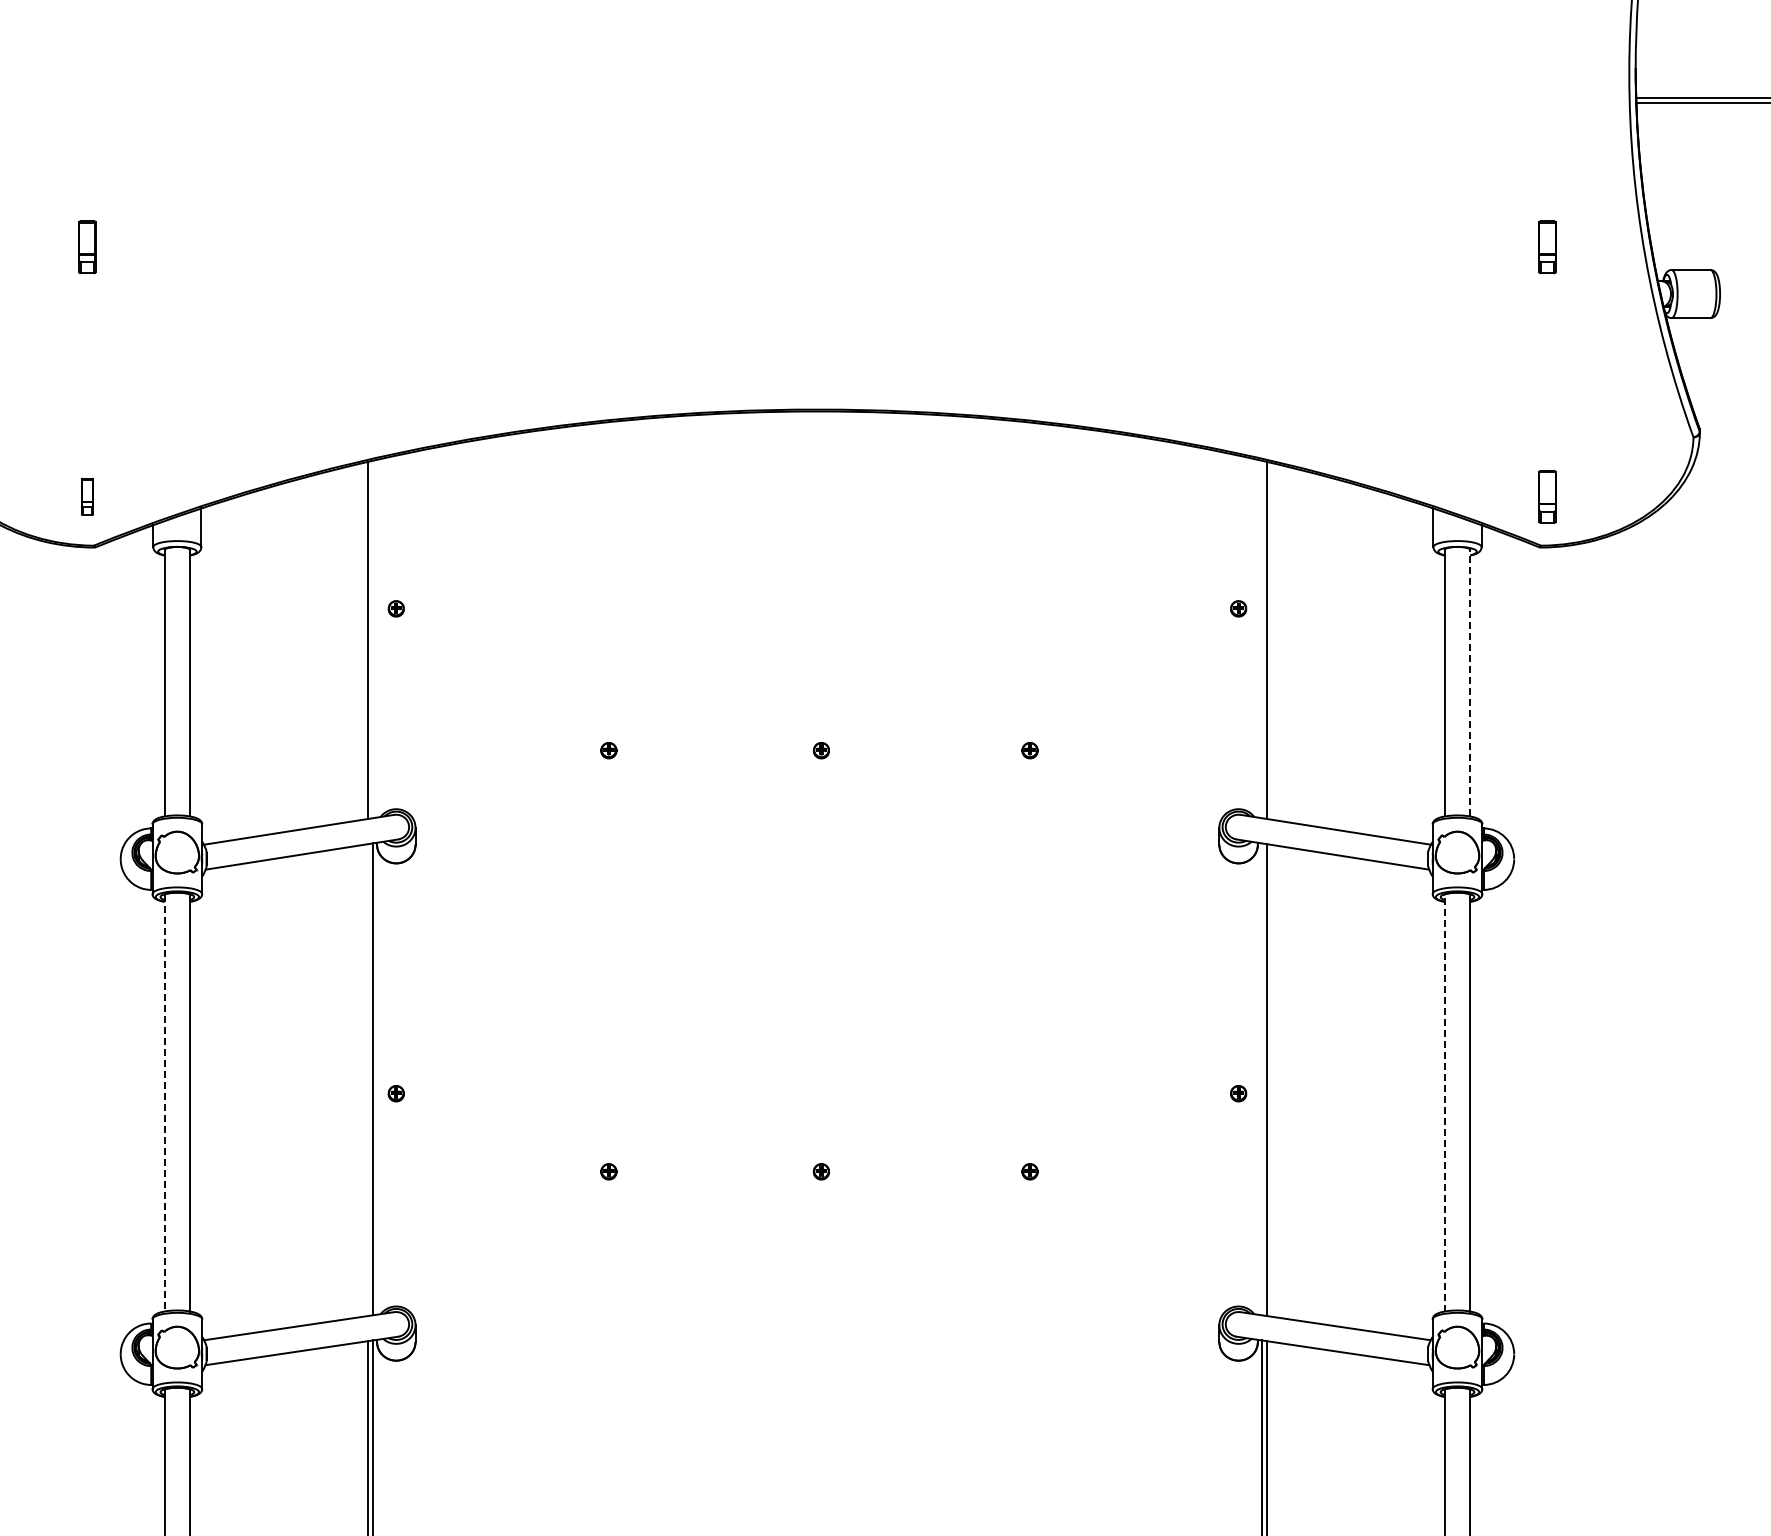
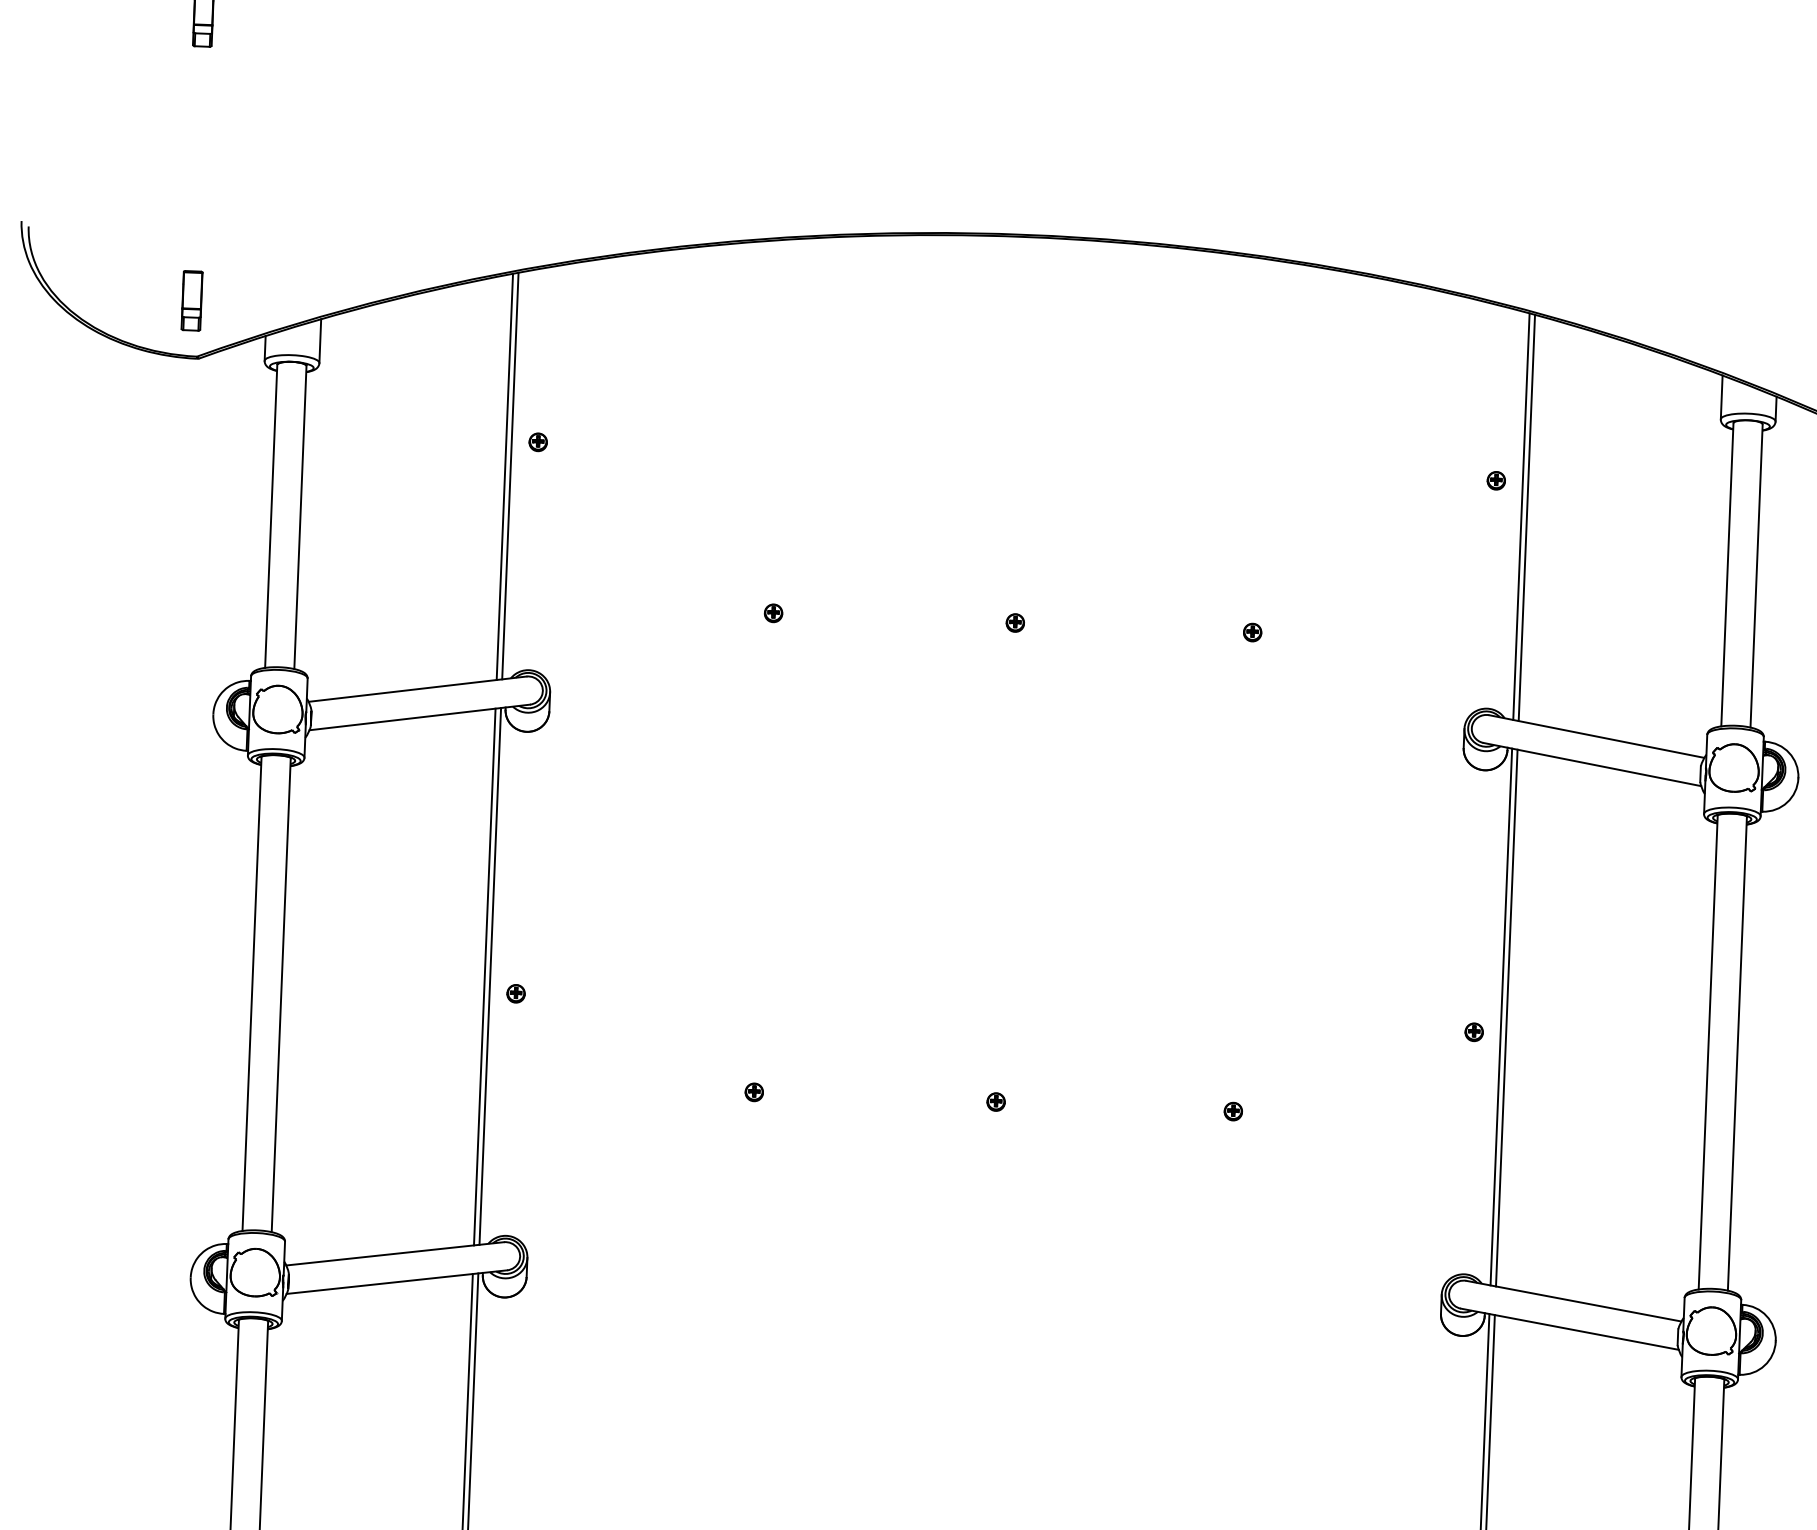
part: (87, 496) -> (192, 300), size x1.43
line: (373, 639) -> (510, 476), added
line: (1261, 639) -> (1520, 516), added
line: (1470, 682) -> (1756, 575), dashed -> solid
line: (1261, 1079) -> (1500, 1017), added
line: (368, 1080) -> (485, 977), added
line: (164, 1103) -> (251, 994), dashed -> solid
line: (1444, 1103) -> (1707, 1052), dashed -> solid

